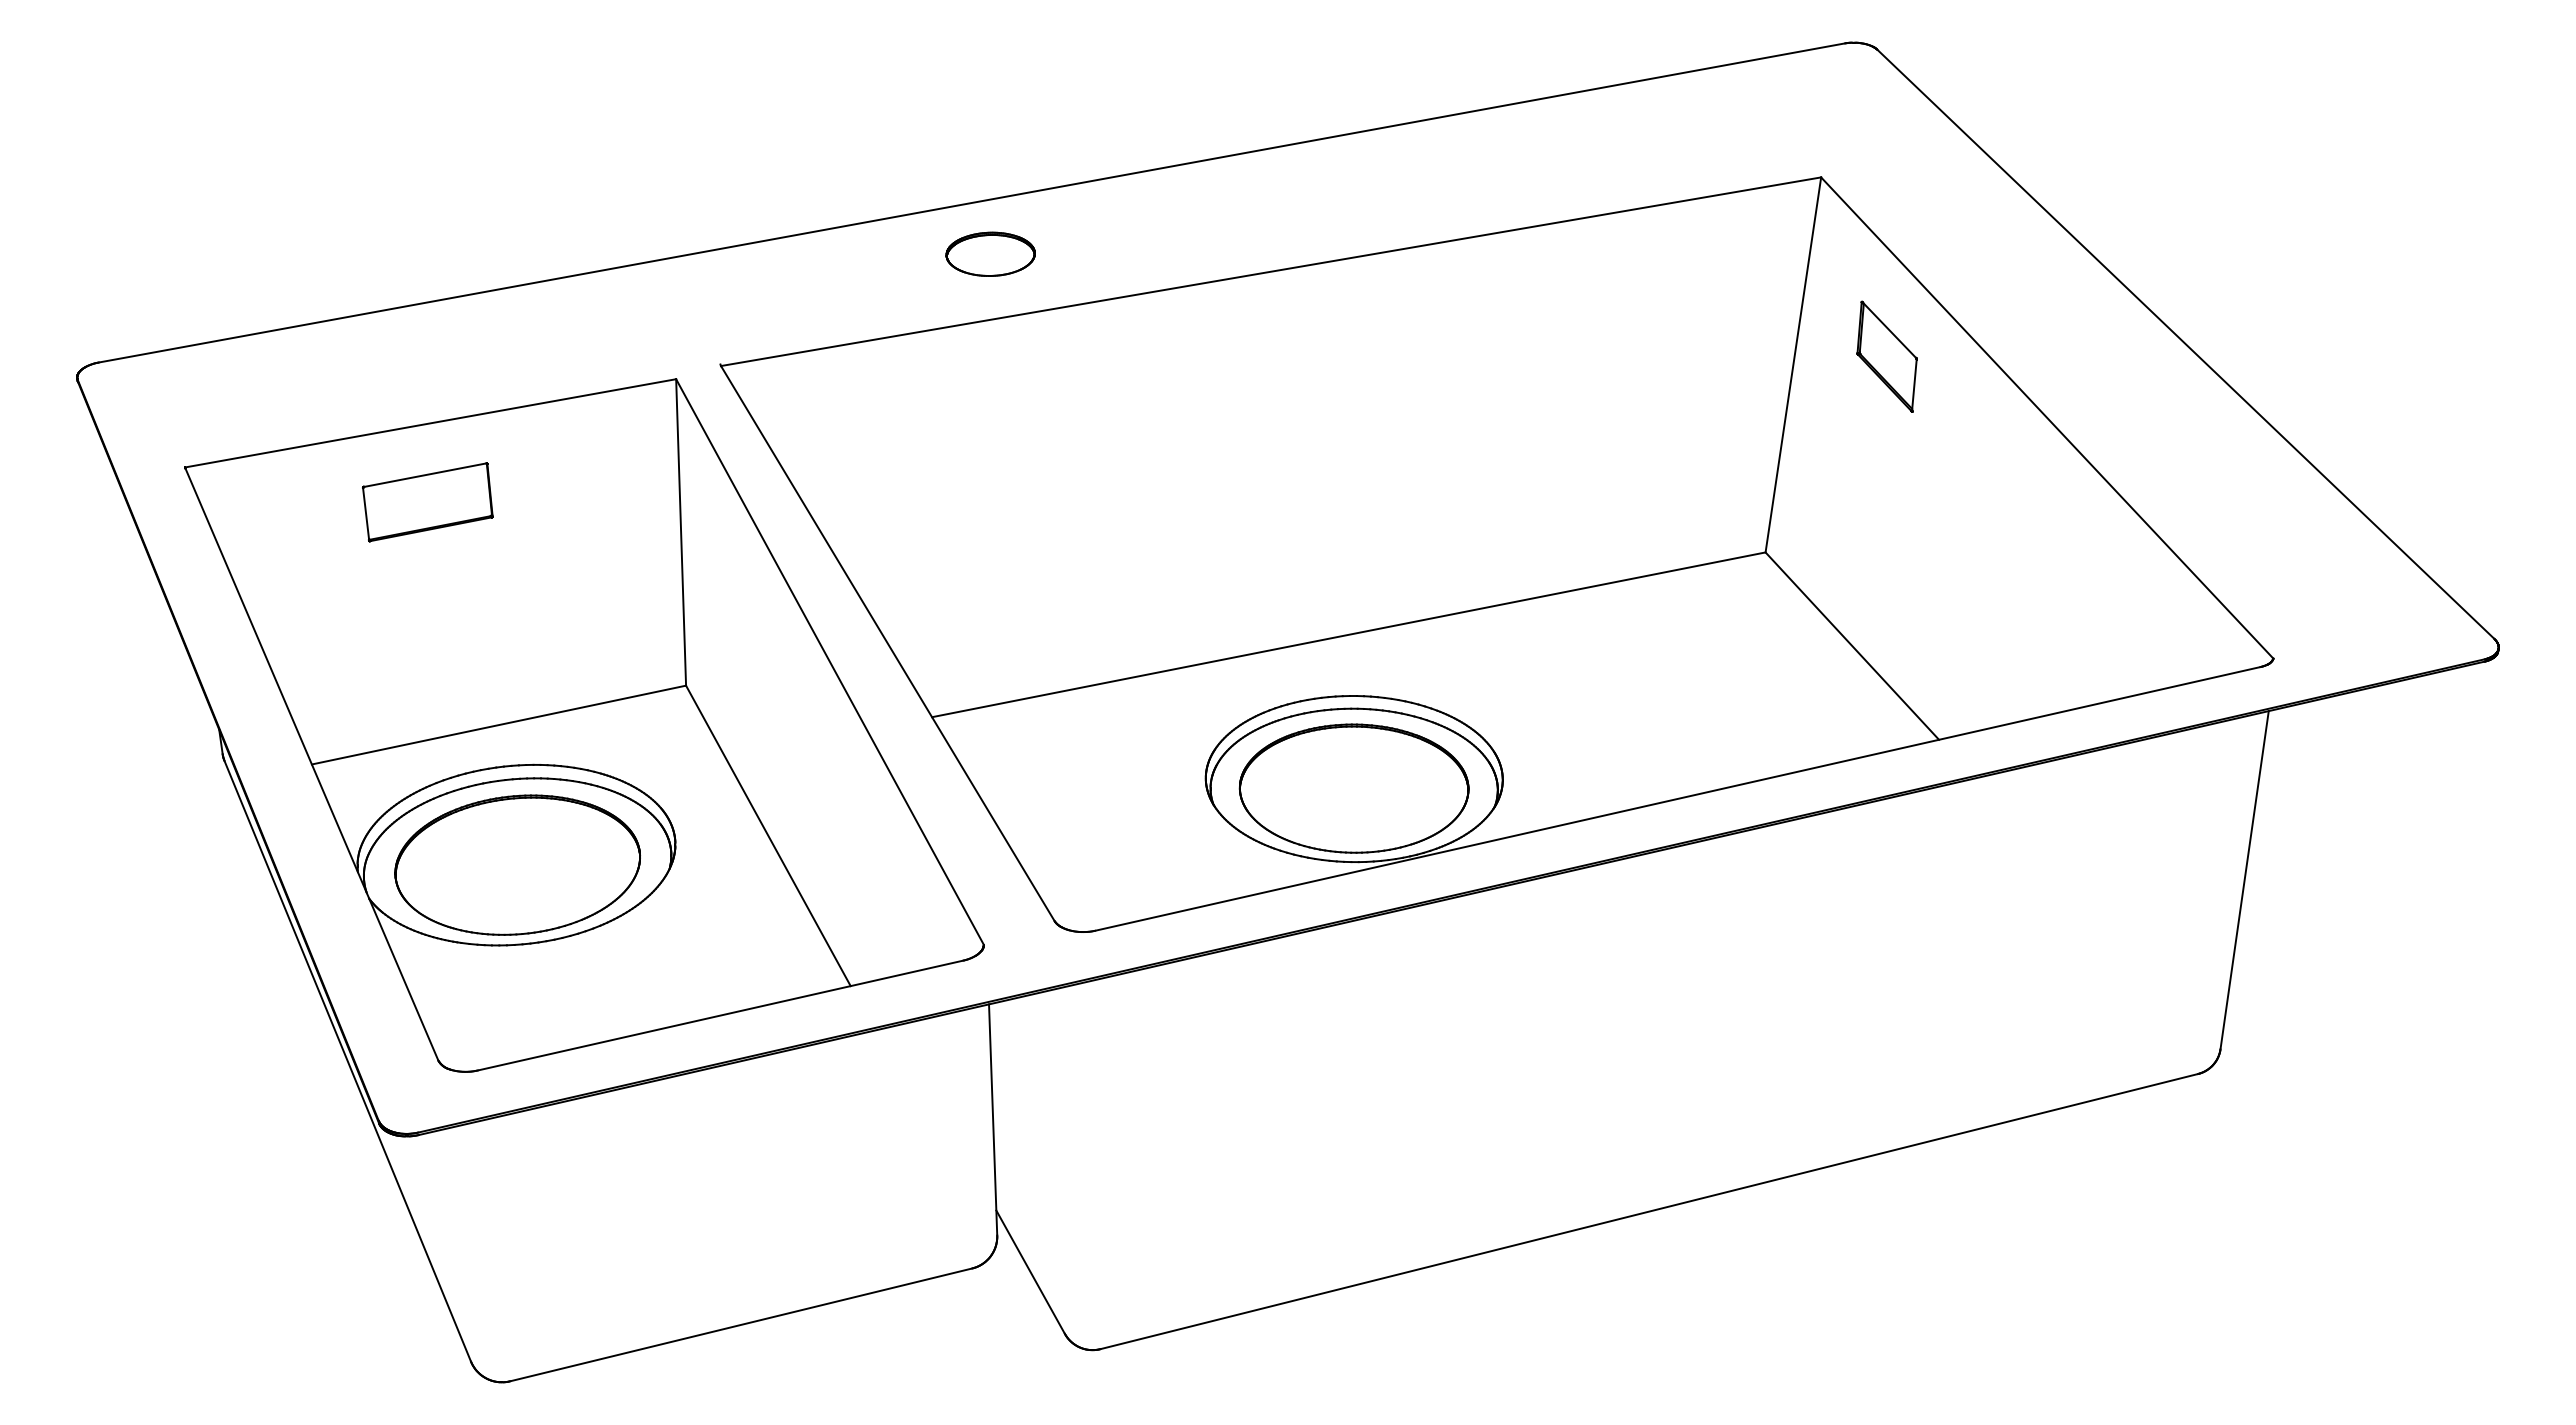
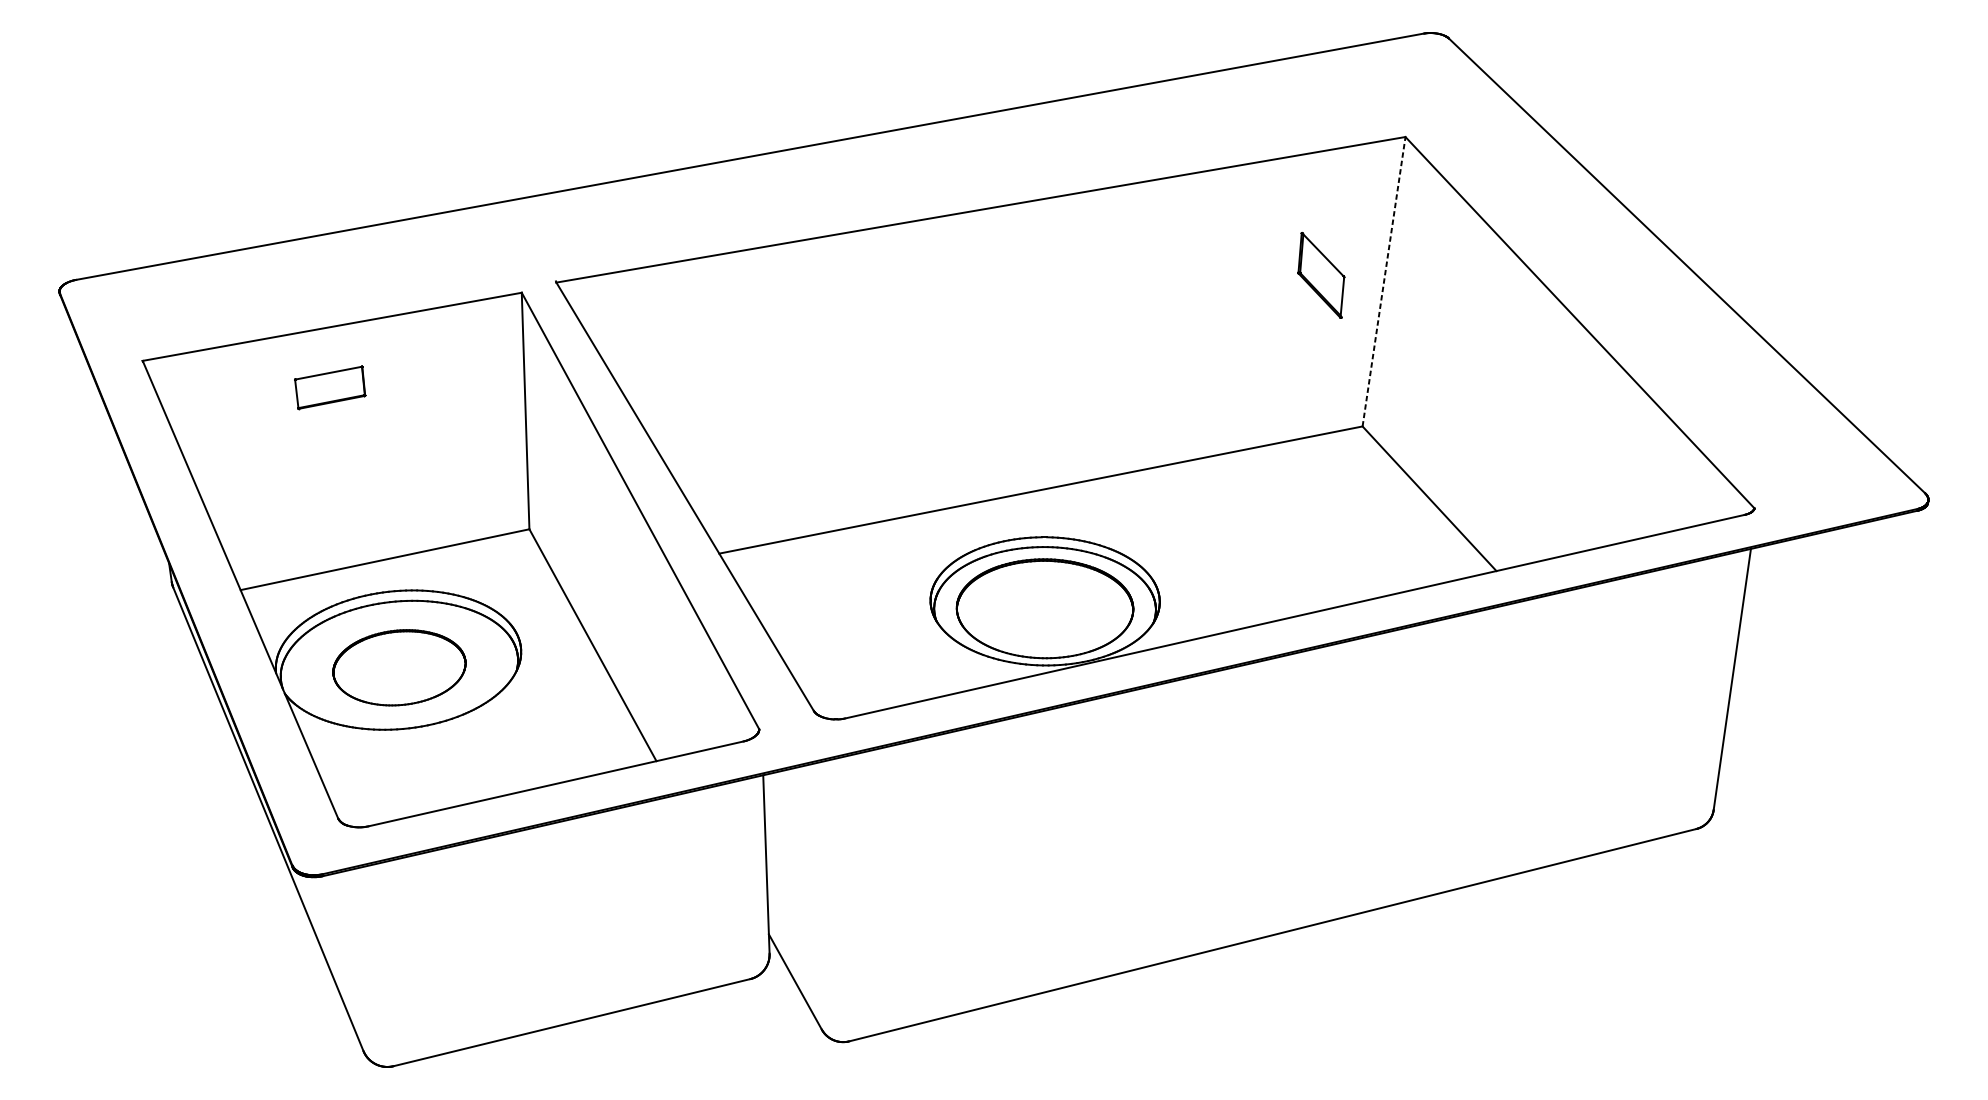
part: (990, 253) -> (764, 195), removed
part: (1886, 356) -> (1320, 275), moved
line: (1793, 364) -> (1384, 281), solid -> dashed
part: (427, 502) -> (329, 387), size x0.7
part: (517, 864) -> (399, 667), size x0.7

